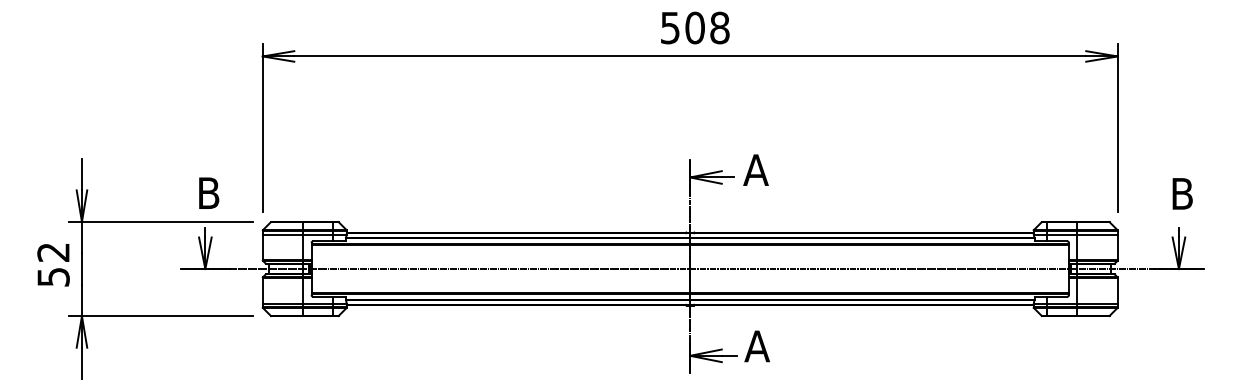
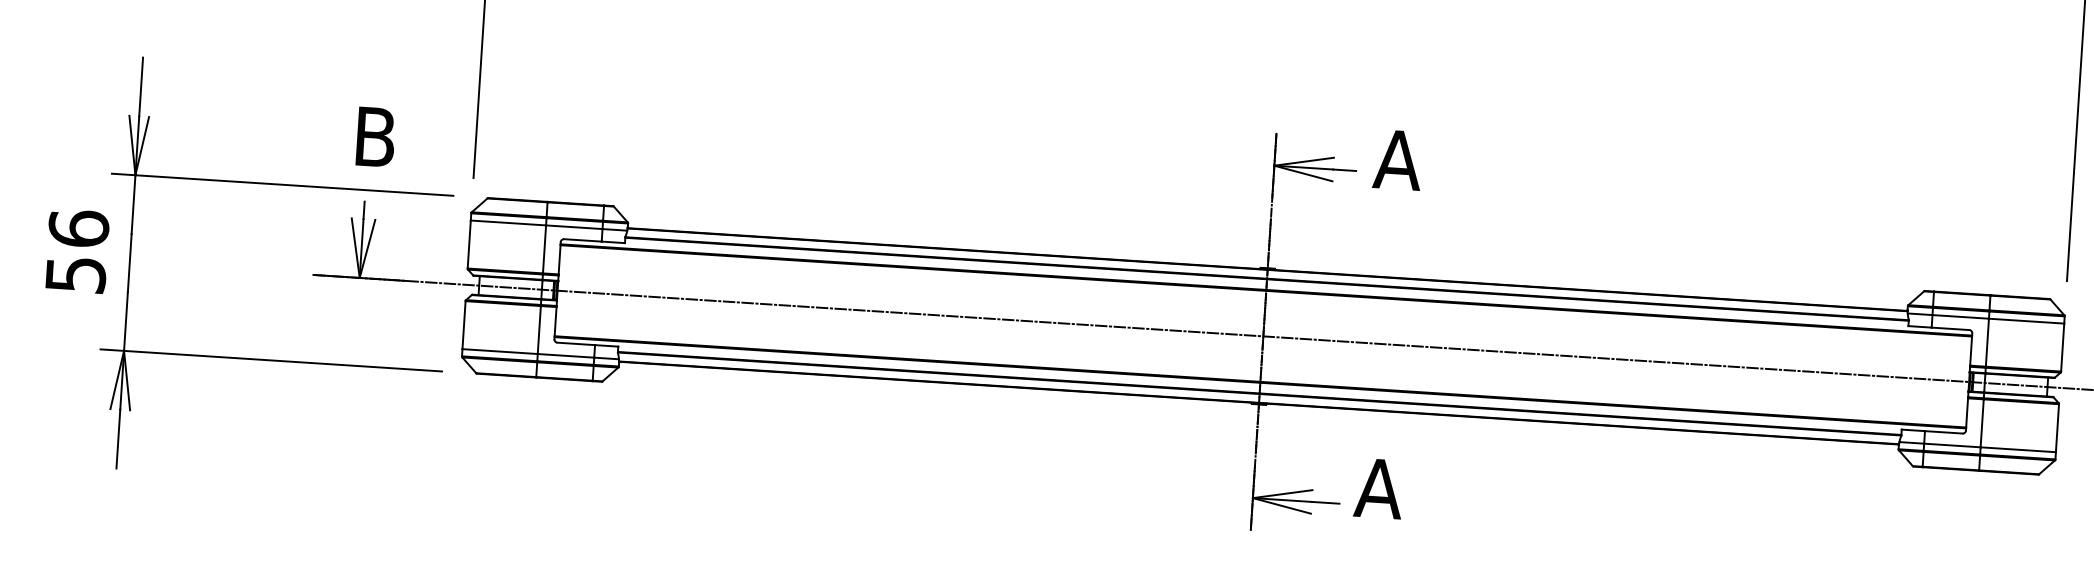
text: (53, 251) -> (78, 226), 52 -> 56

